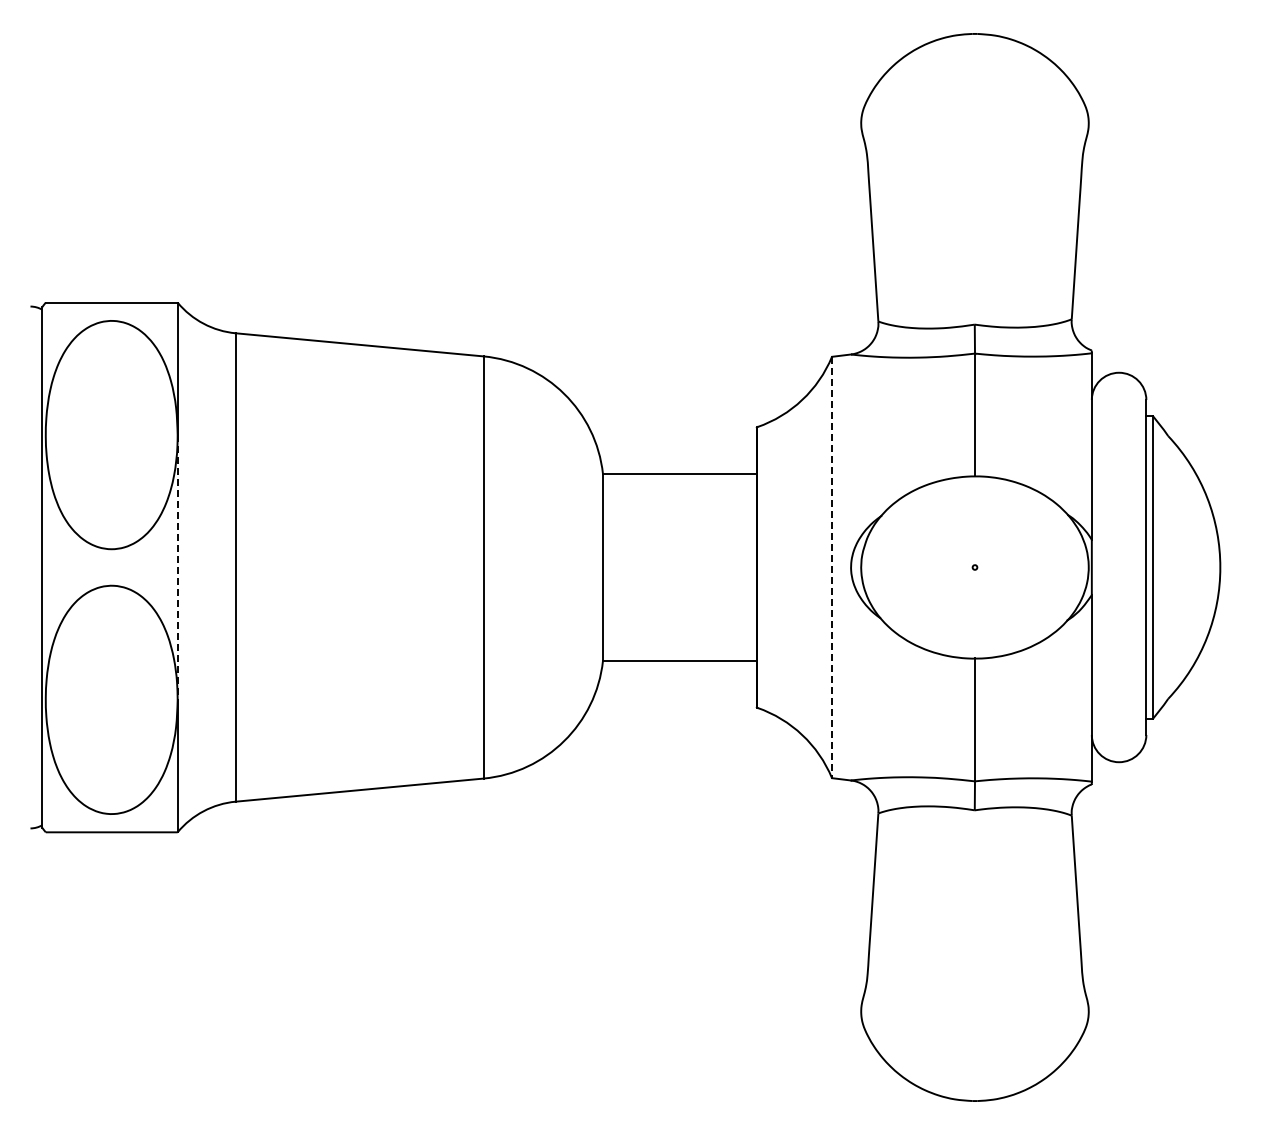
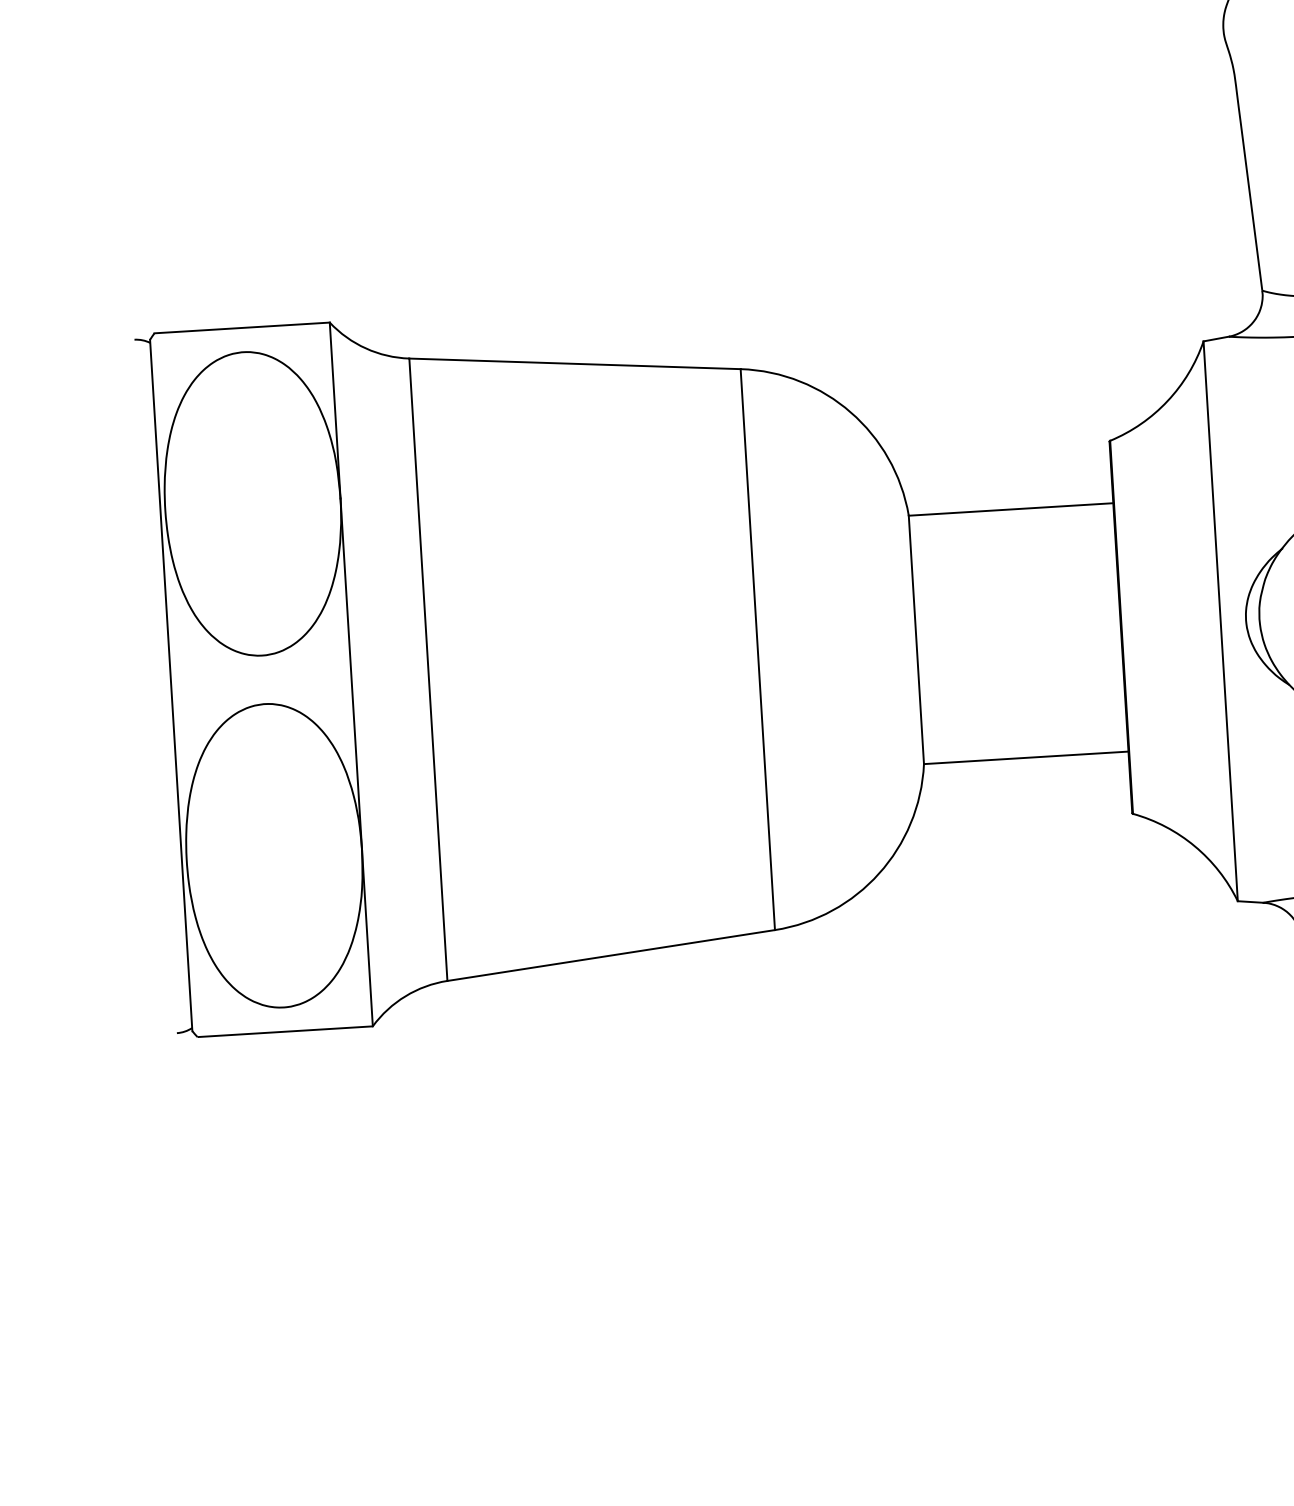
line: (177, 567) -> (351, 674), dashed -> solid
line: (832, 567) -> (1221, 621), dashed -> solid

